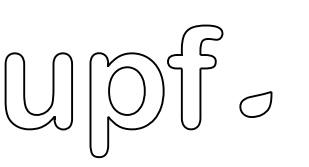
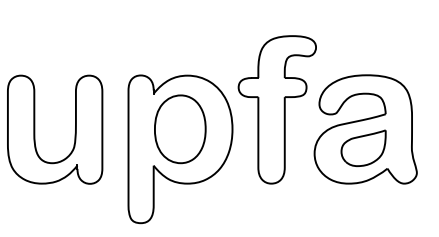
part: (257, 91) -> (365, 129), added

